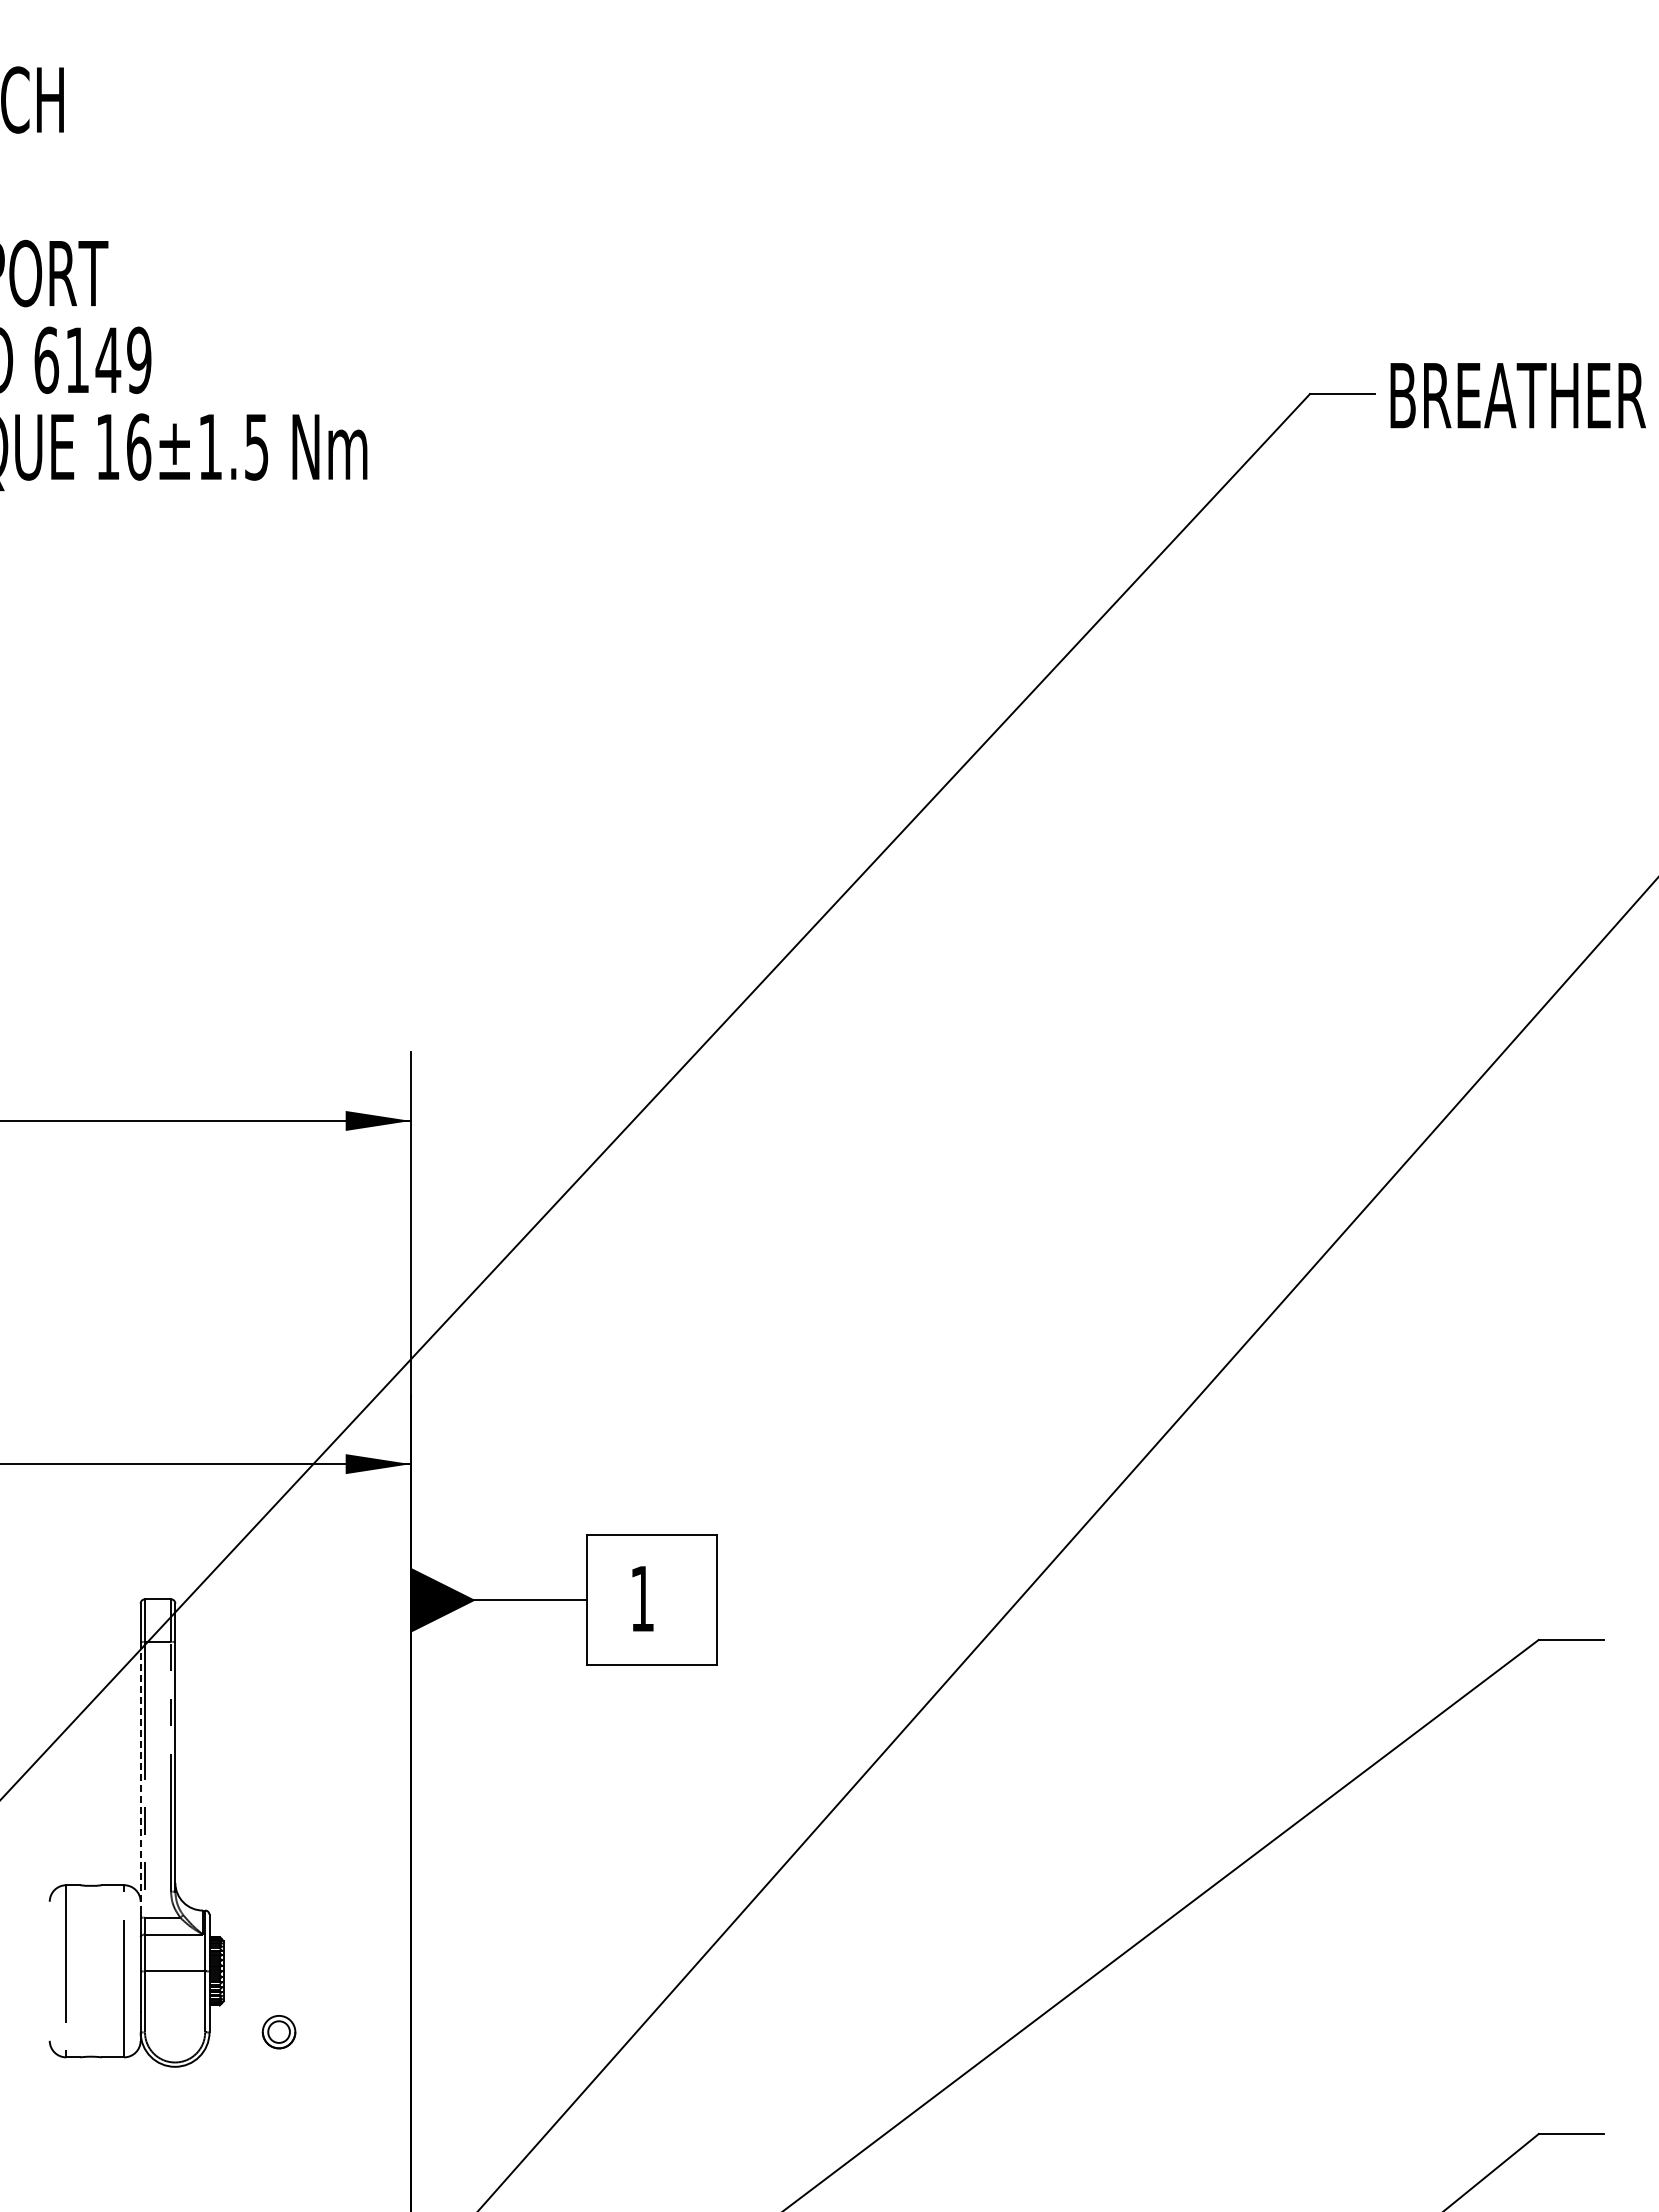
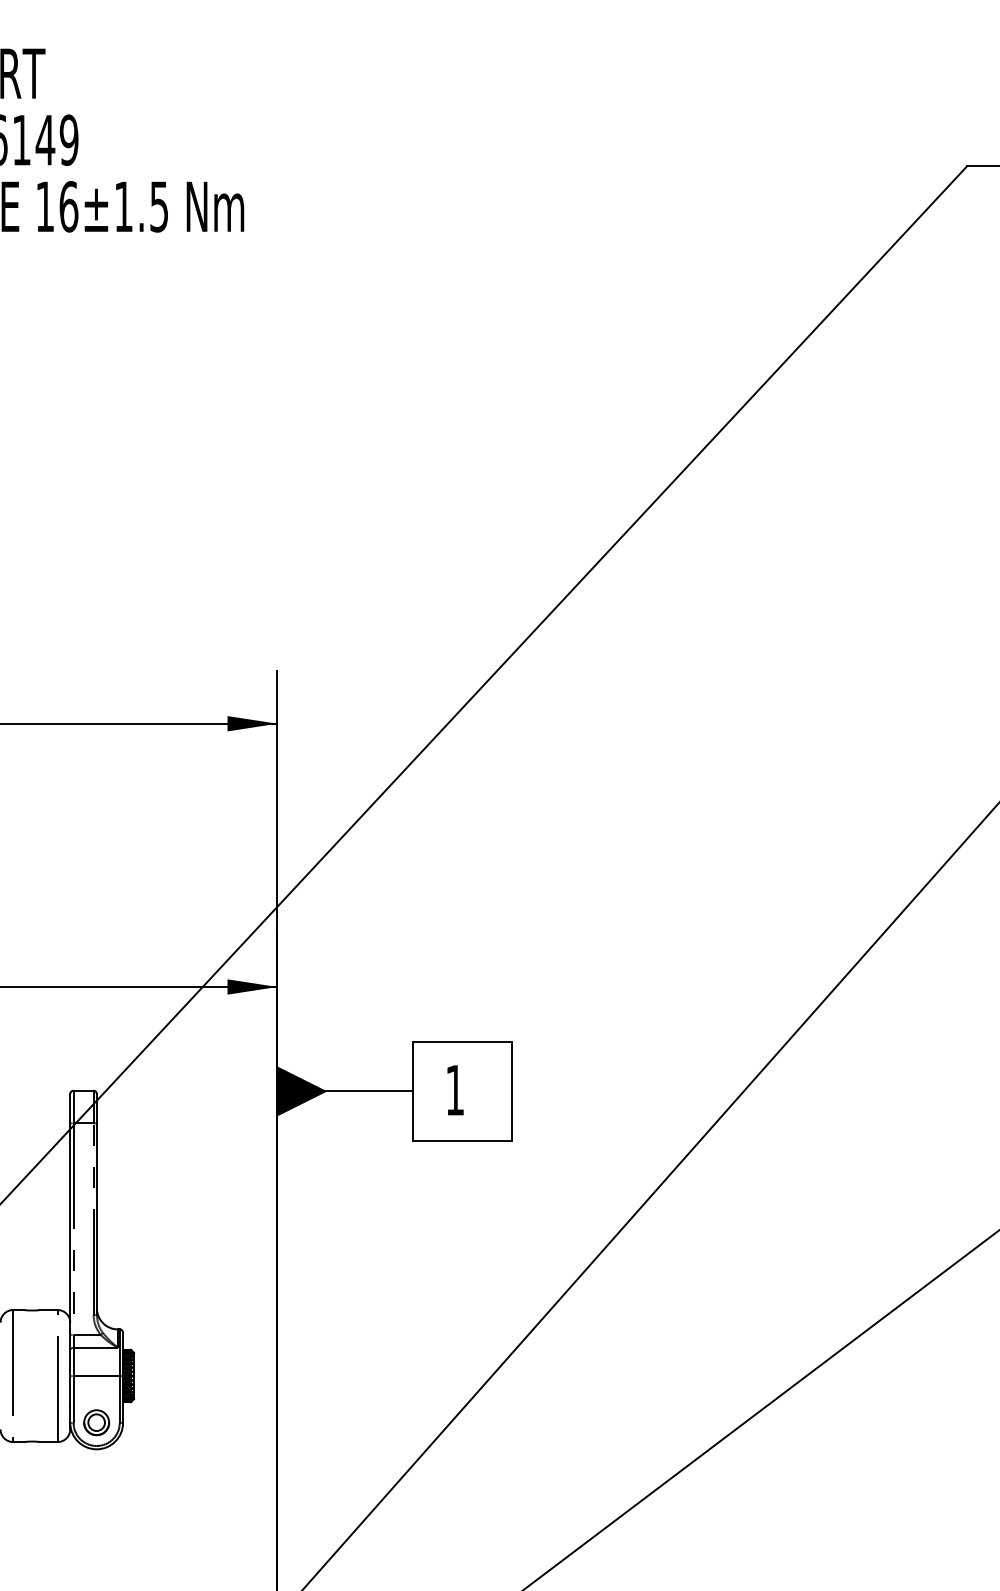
line: (140, 1777) -> (70, 1227), dashed -> solid
part: (278, 2032) -> (96, 1422), moved

